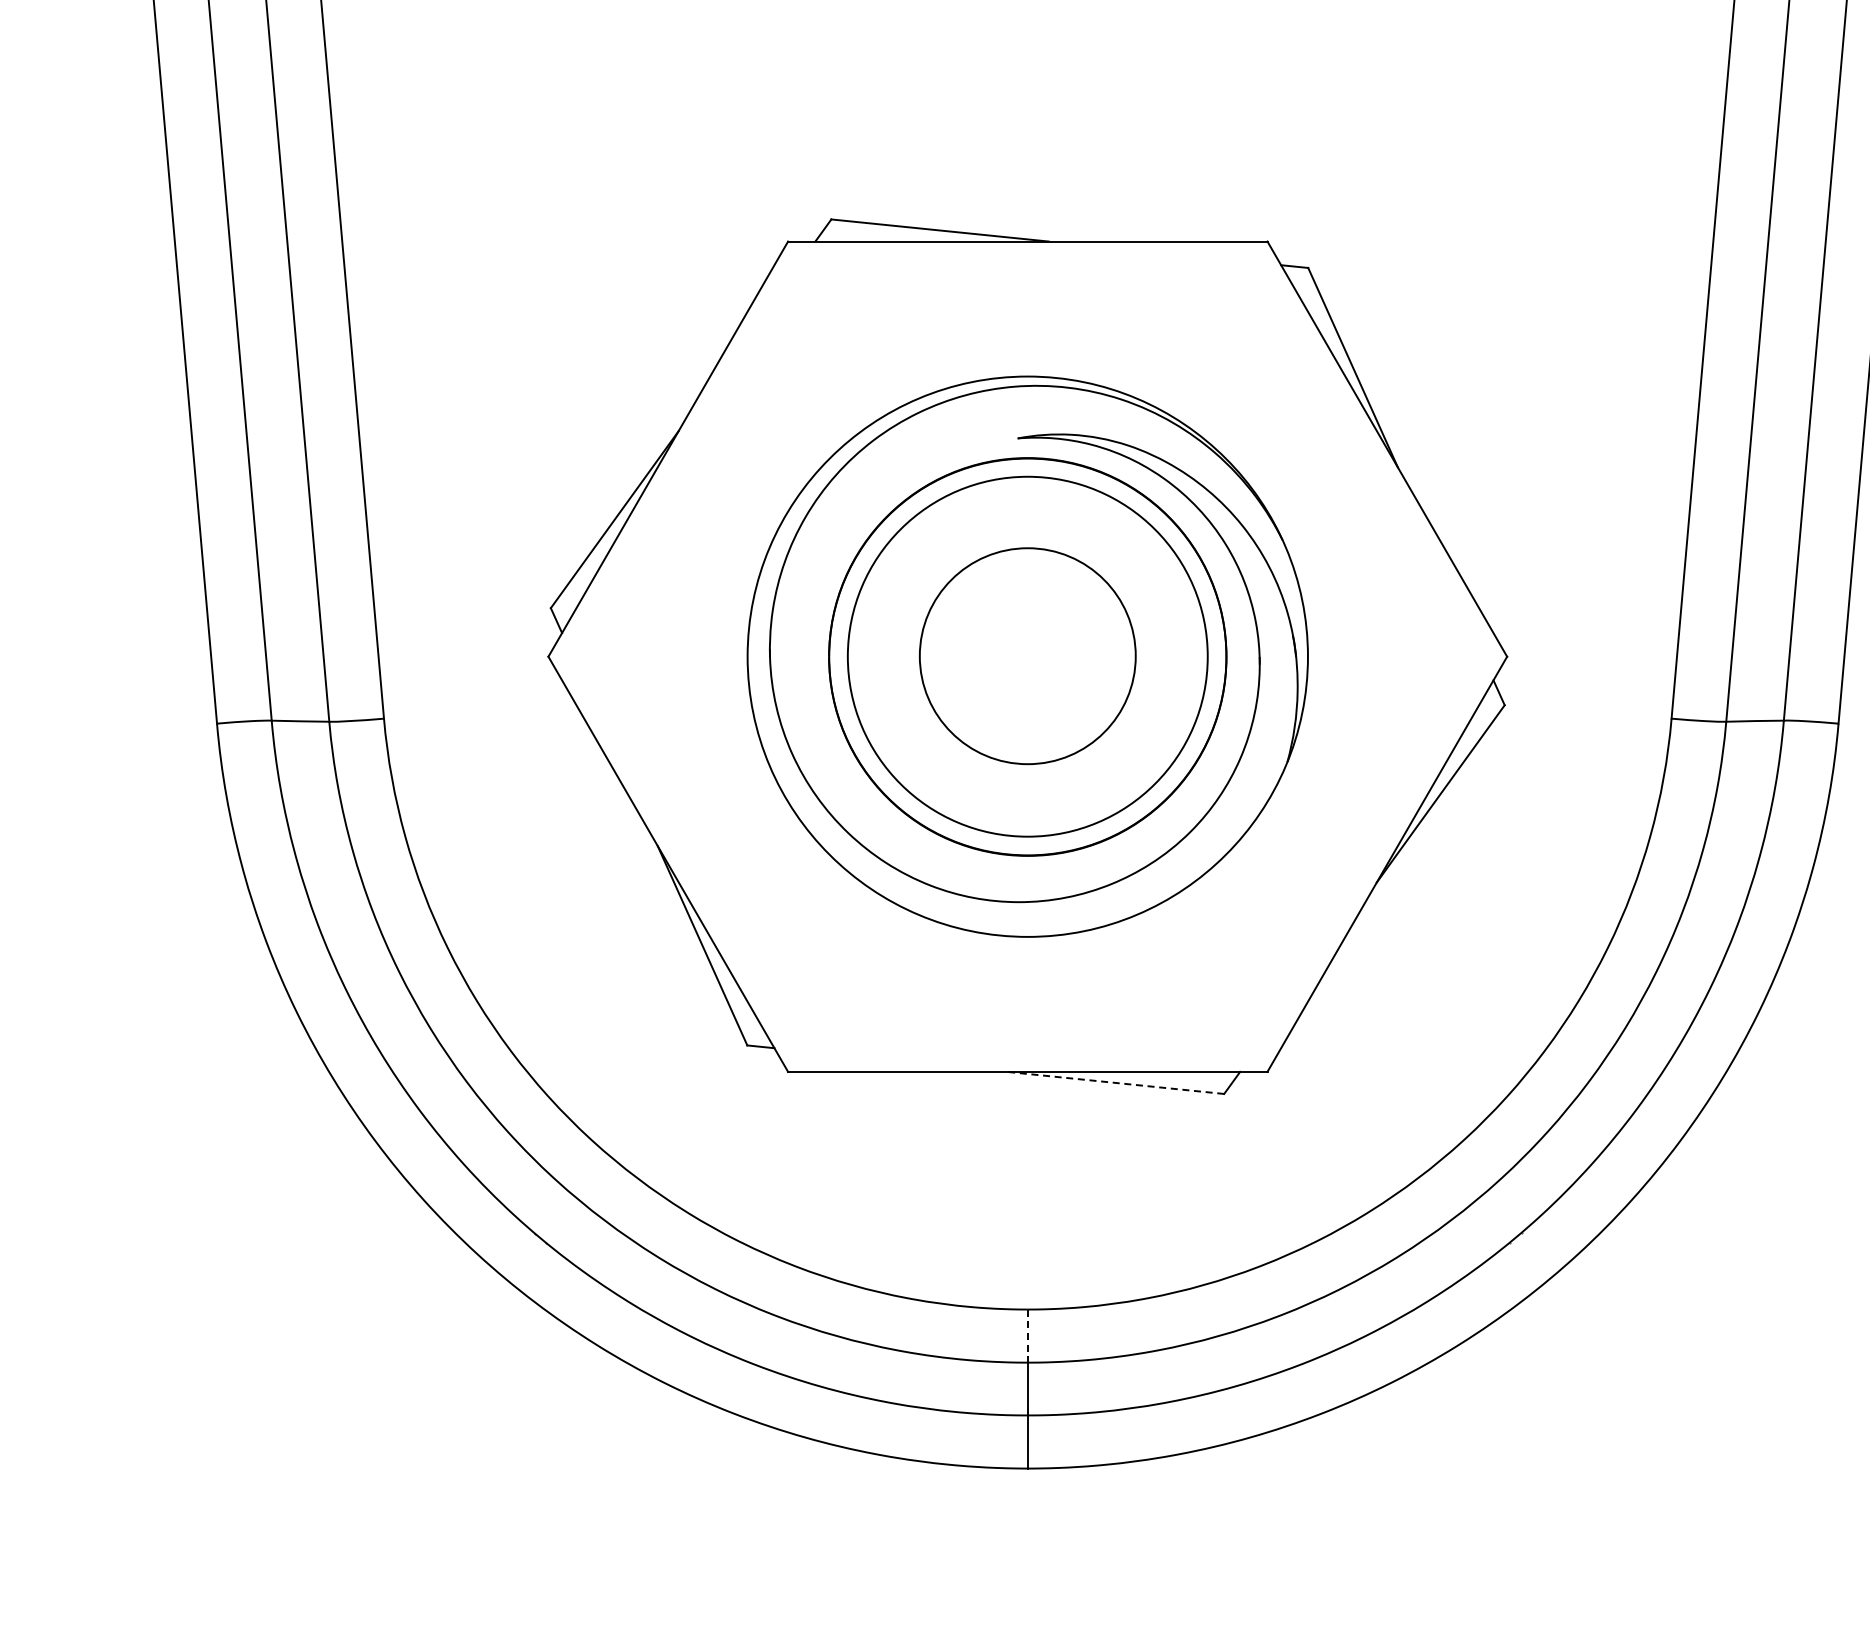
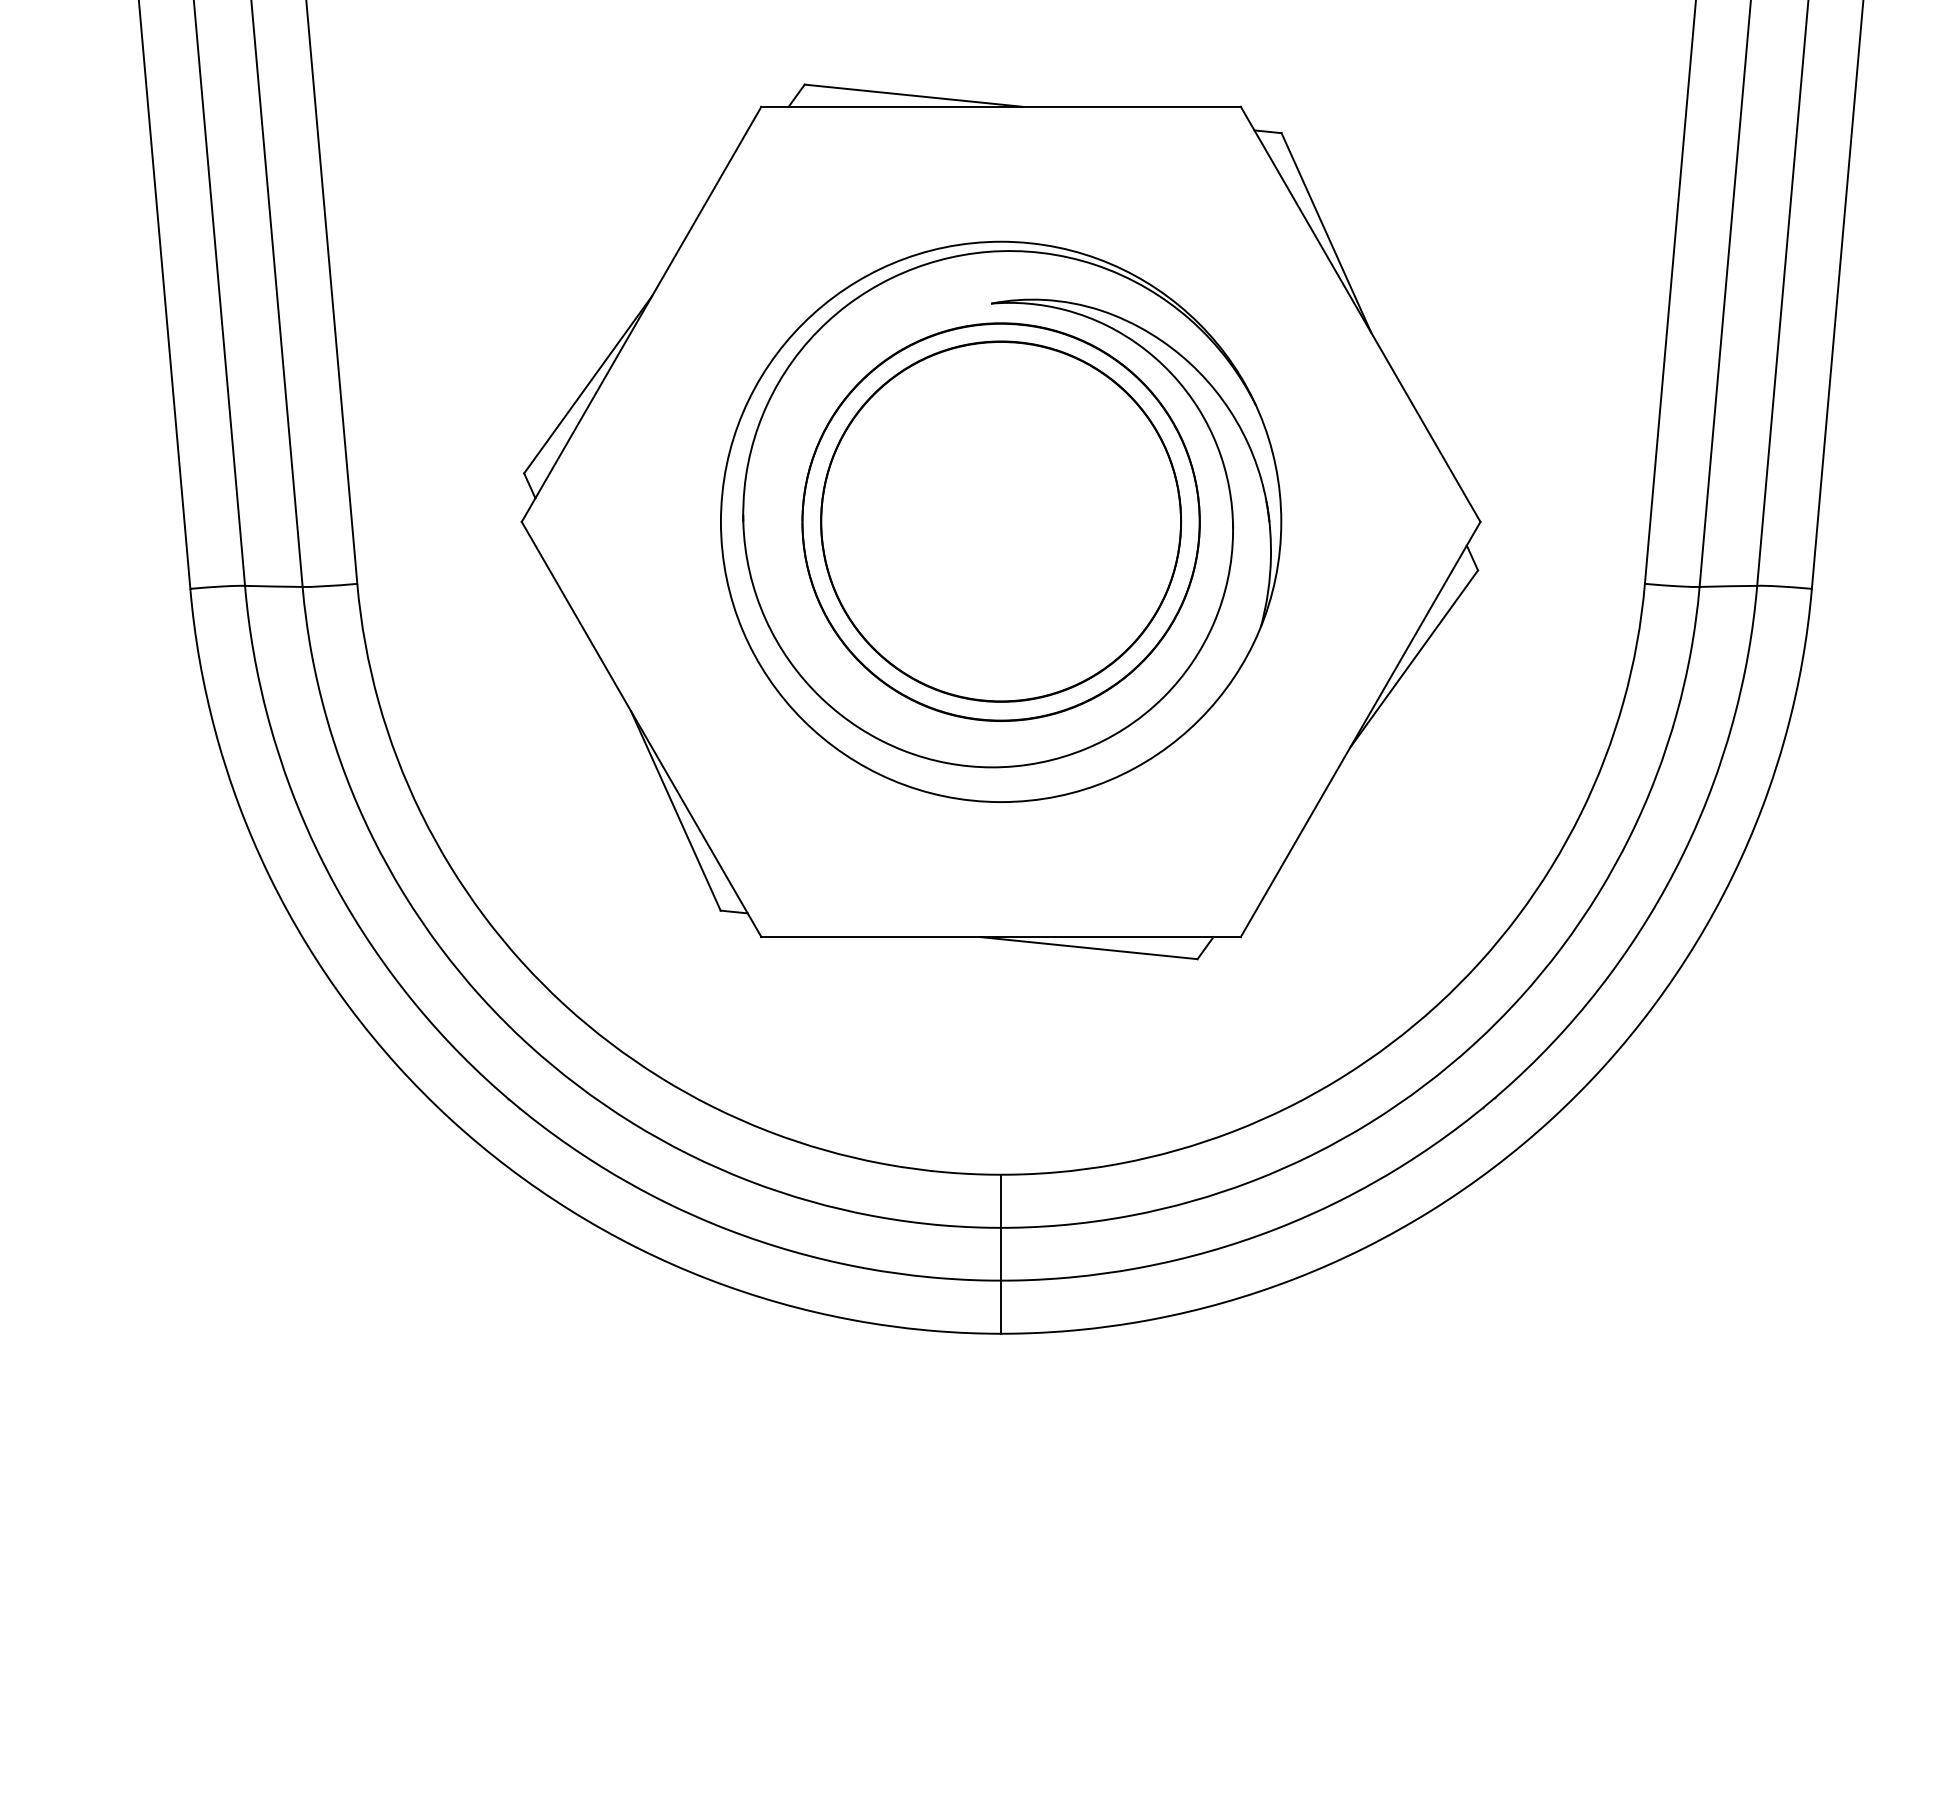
circle: (1028, 656) -> (1001, 521), size x1.67
line: (1115, 1083) -> (1088, 948), dashed -> solid
line: (1028, 1336) -> (1001, 1201), dashed -> solid

